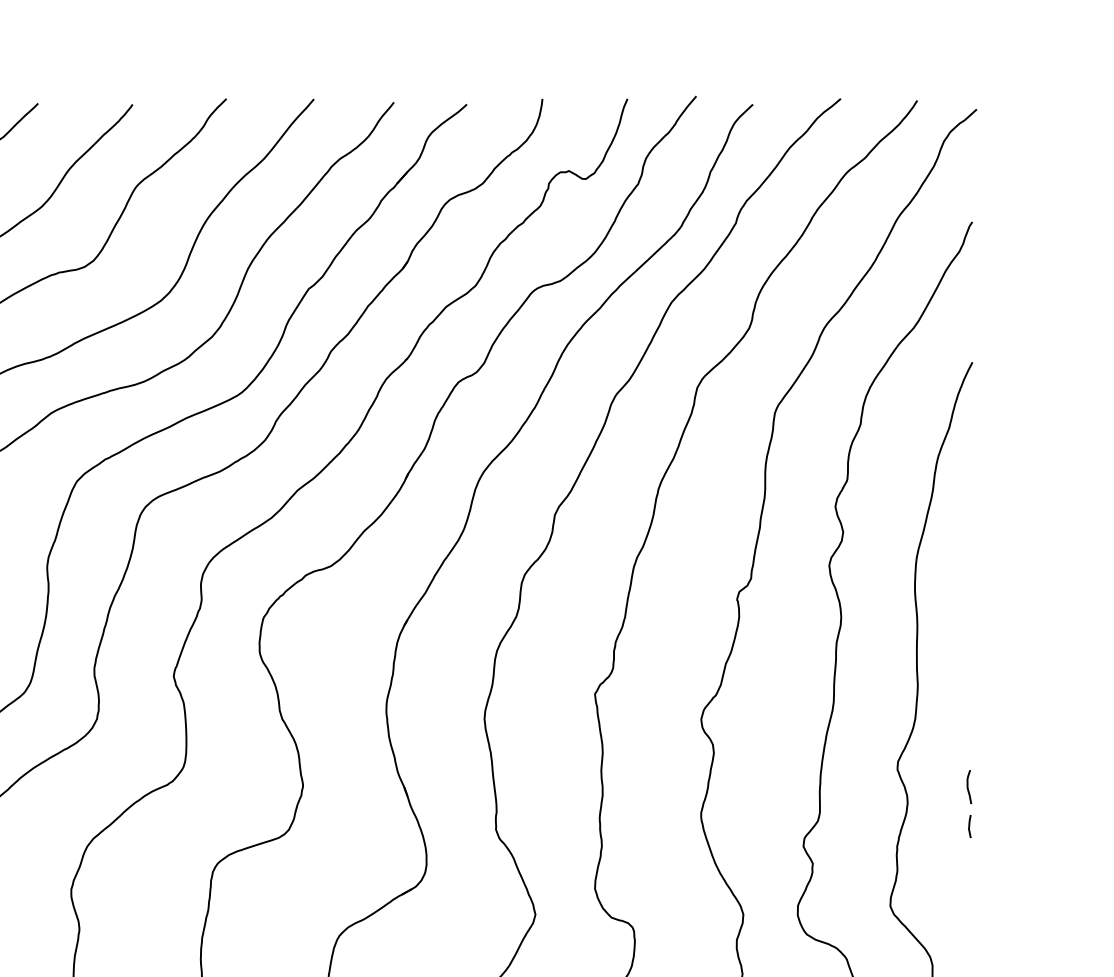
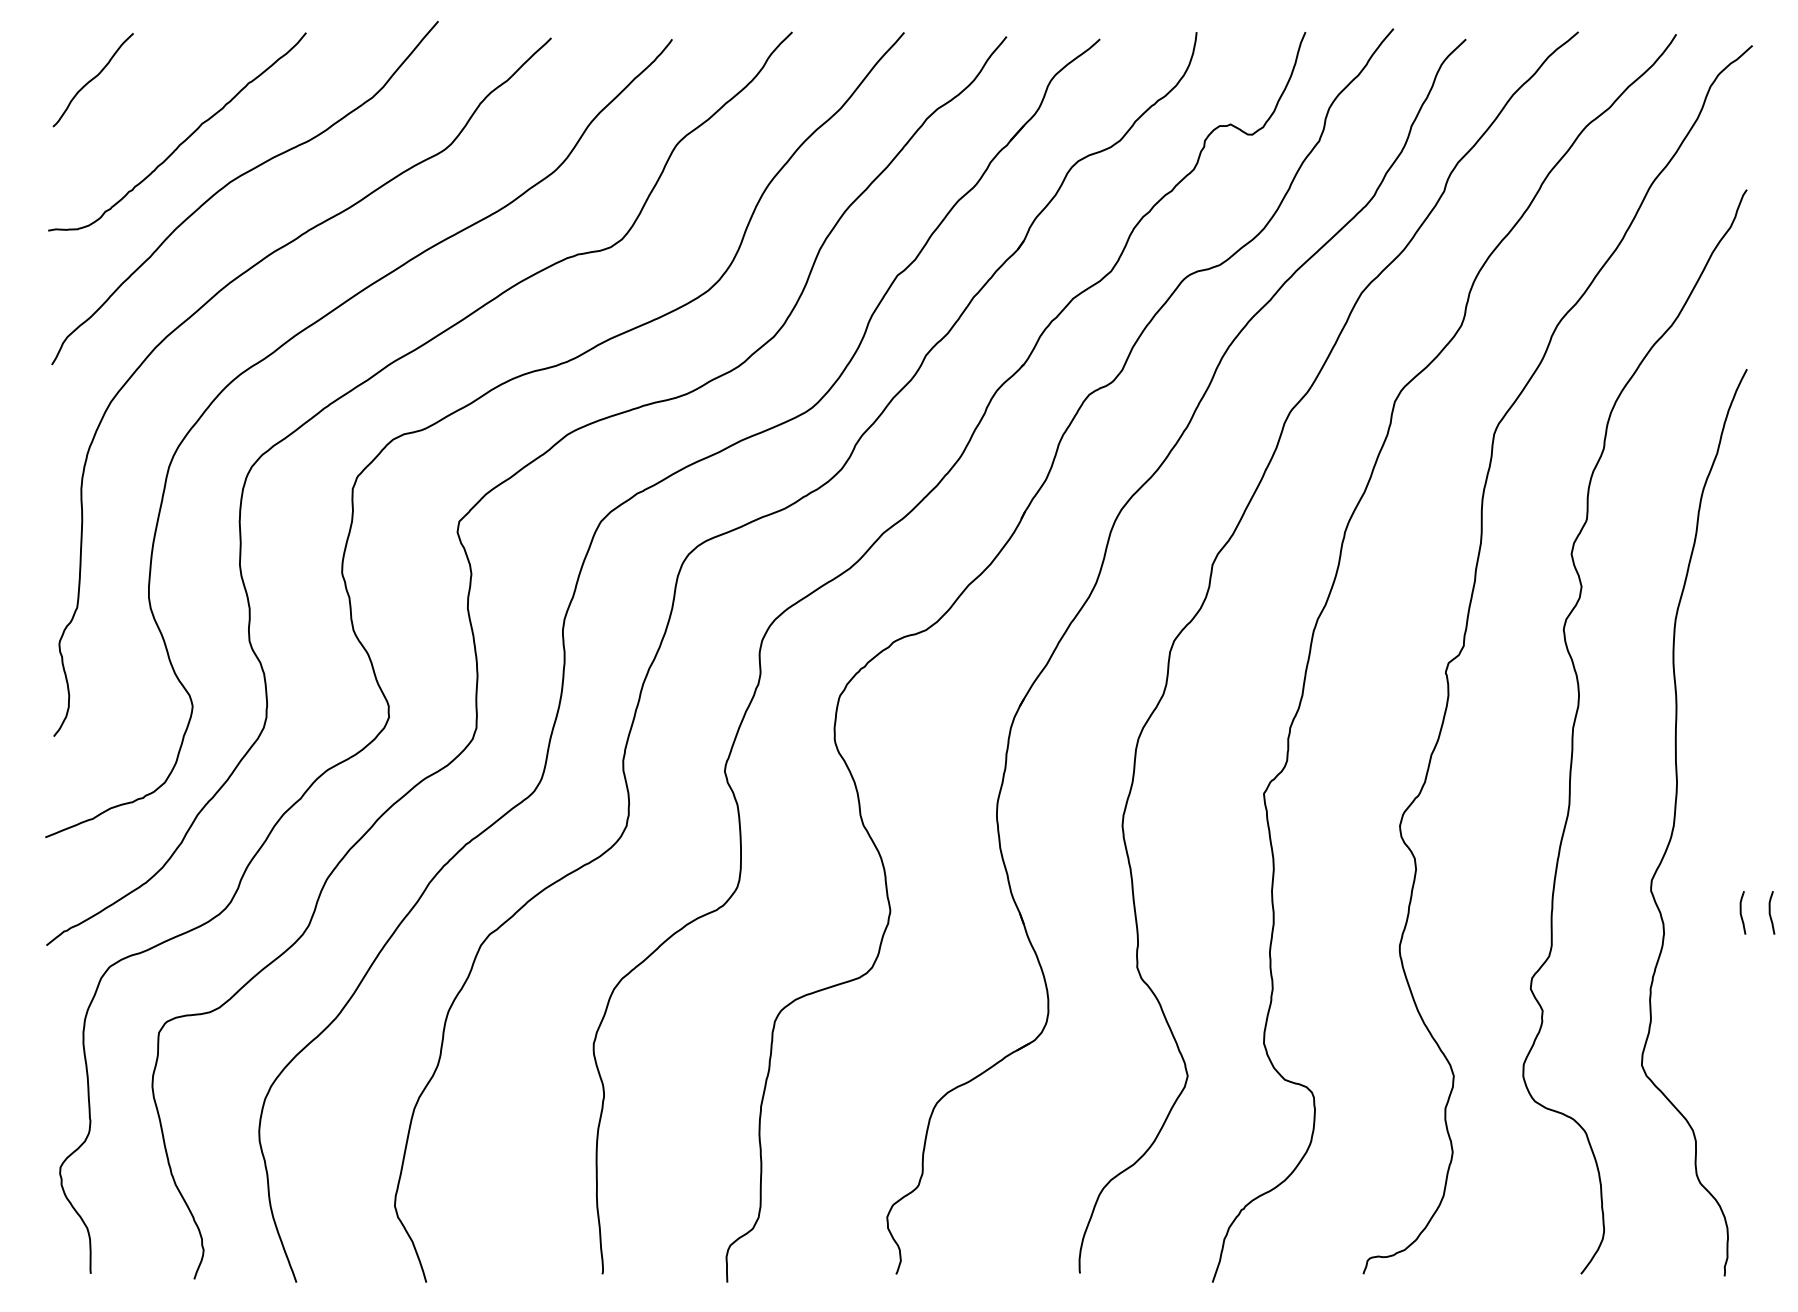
curve: (990, 786) -> (1770, 912), added
curve: (969, 826) -> (1743, 963), removed

